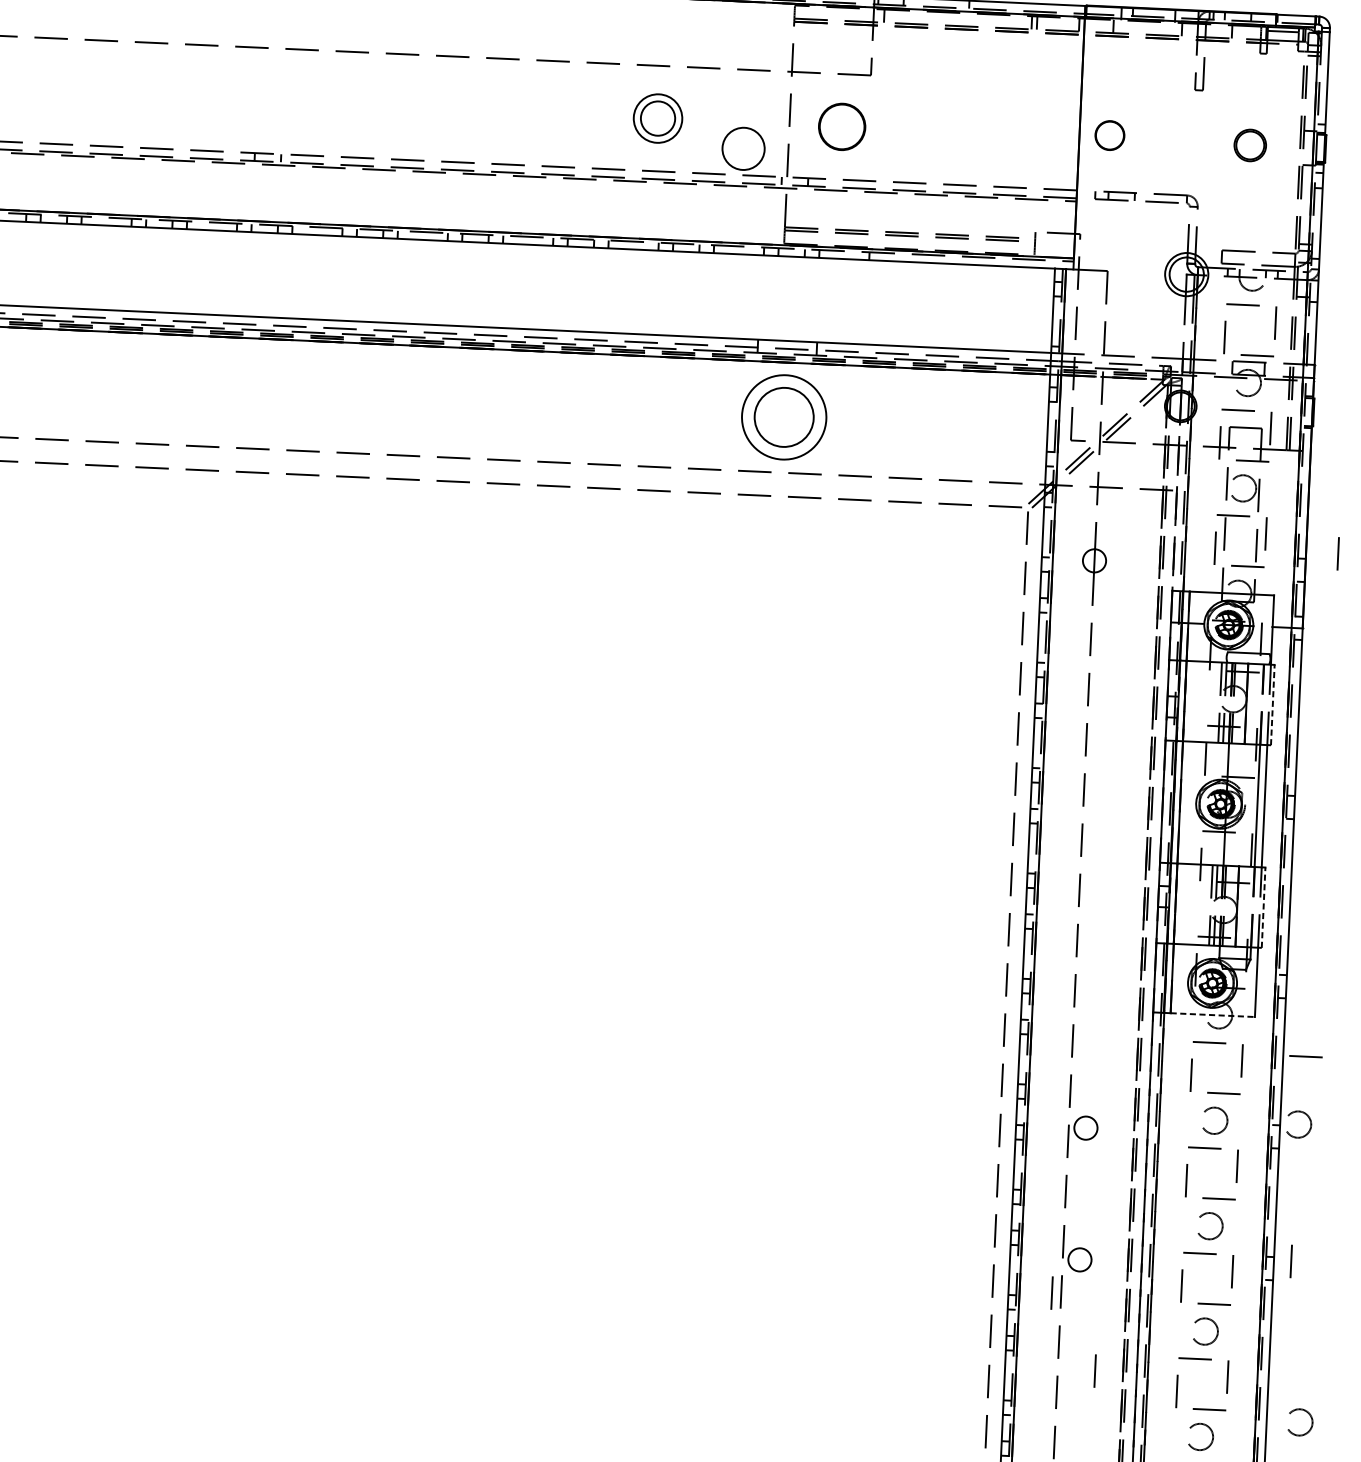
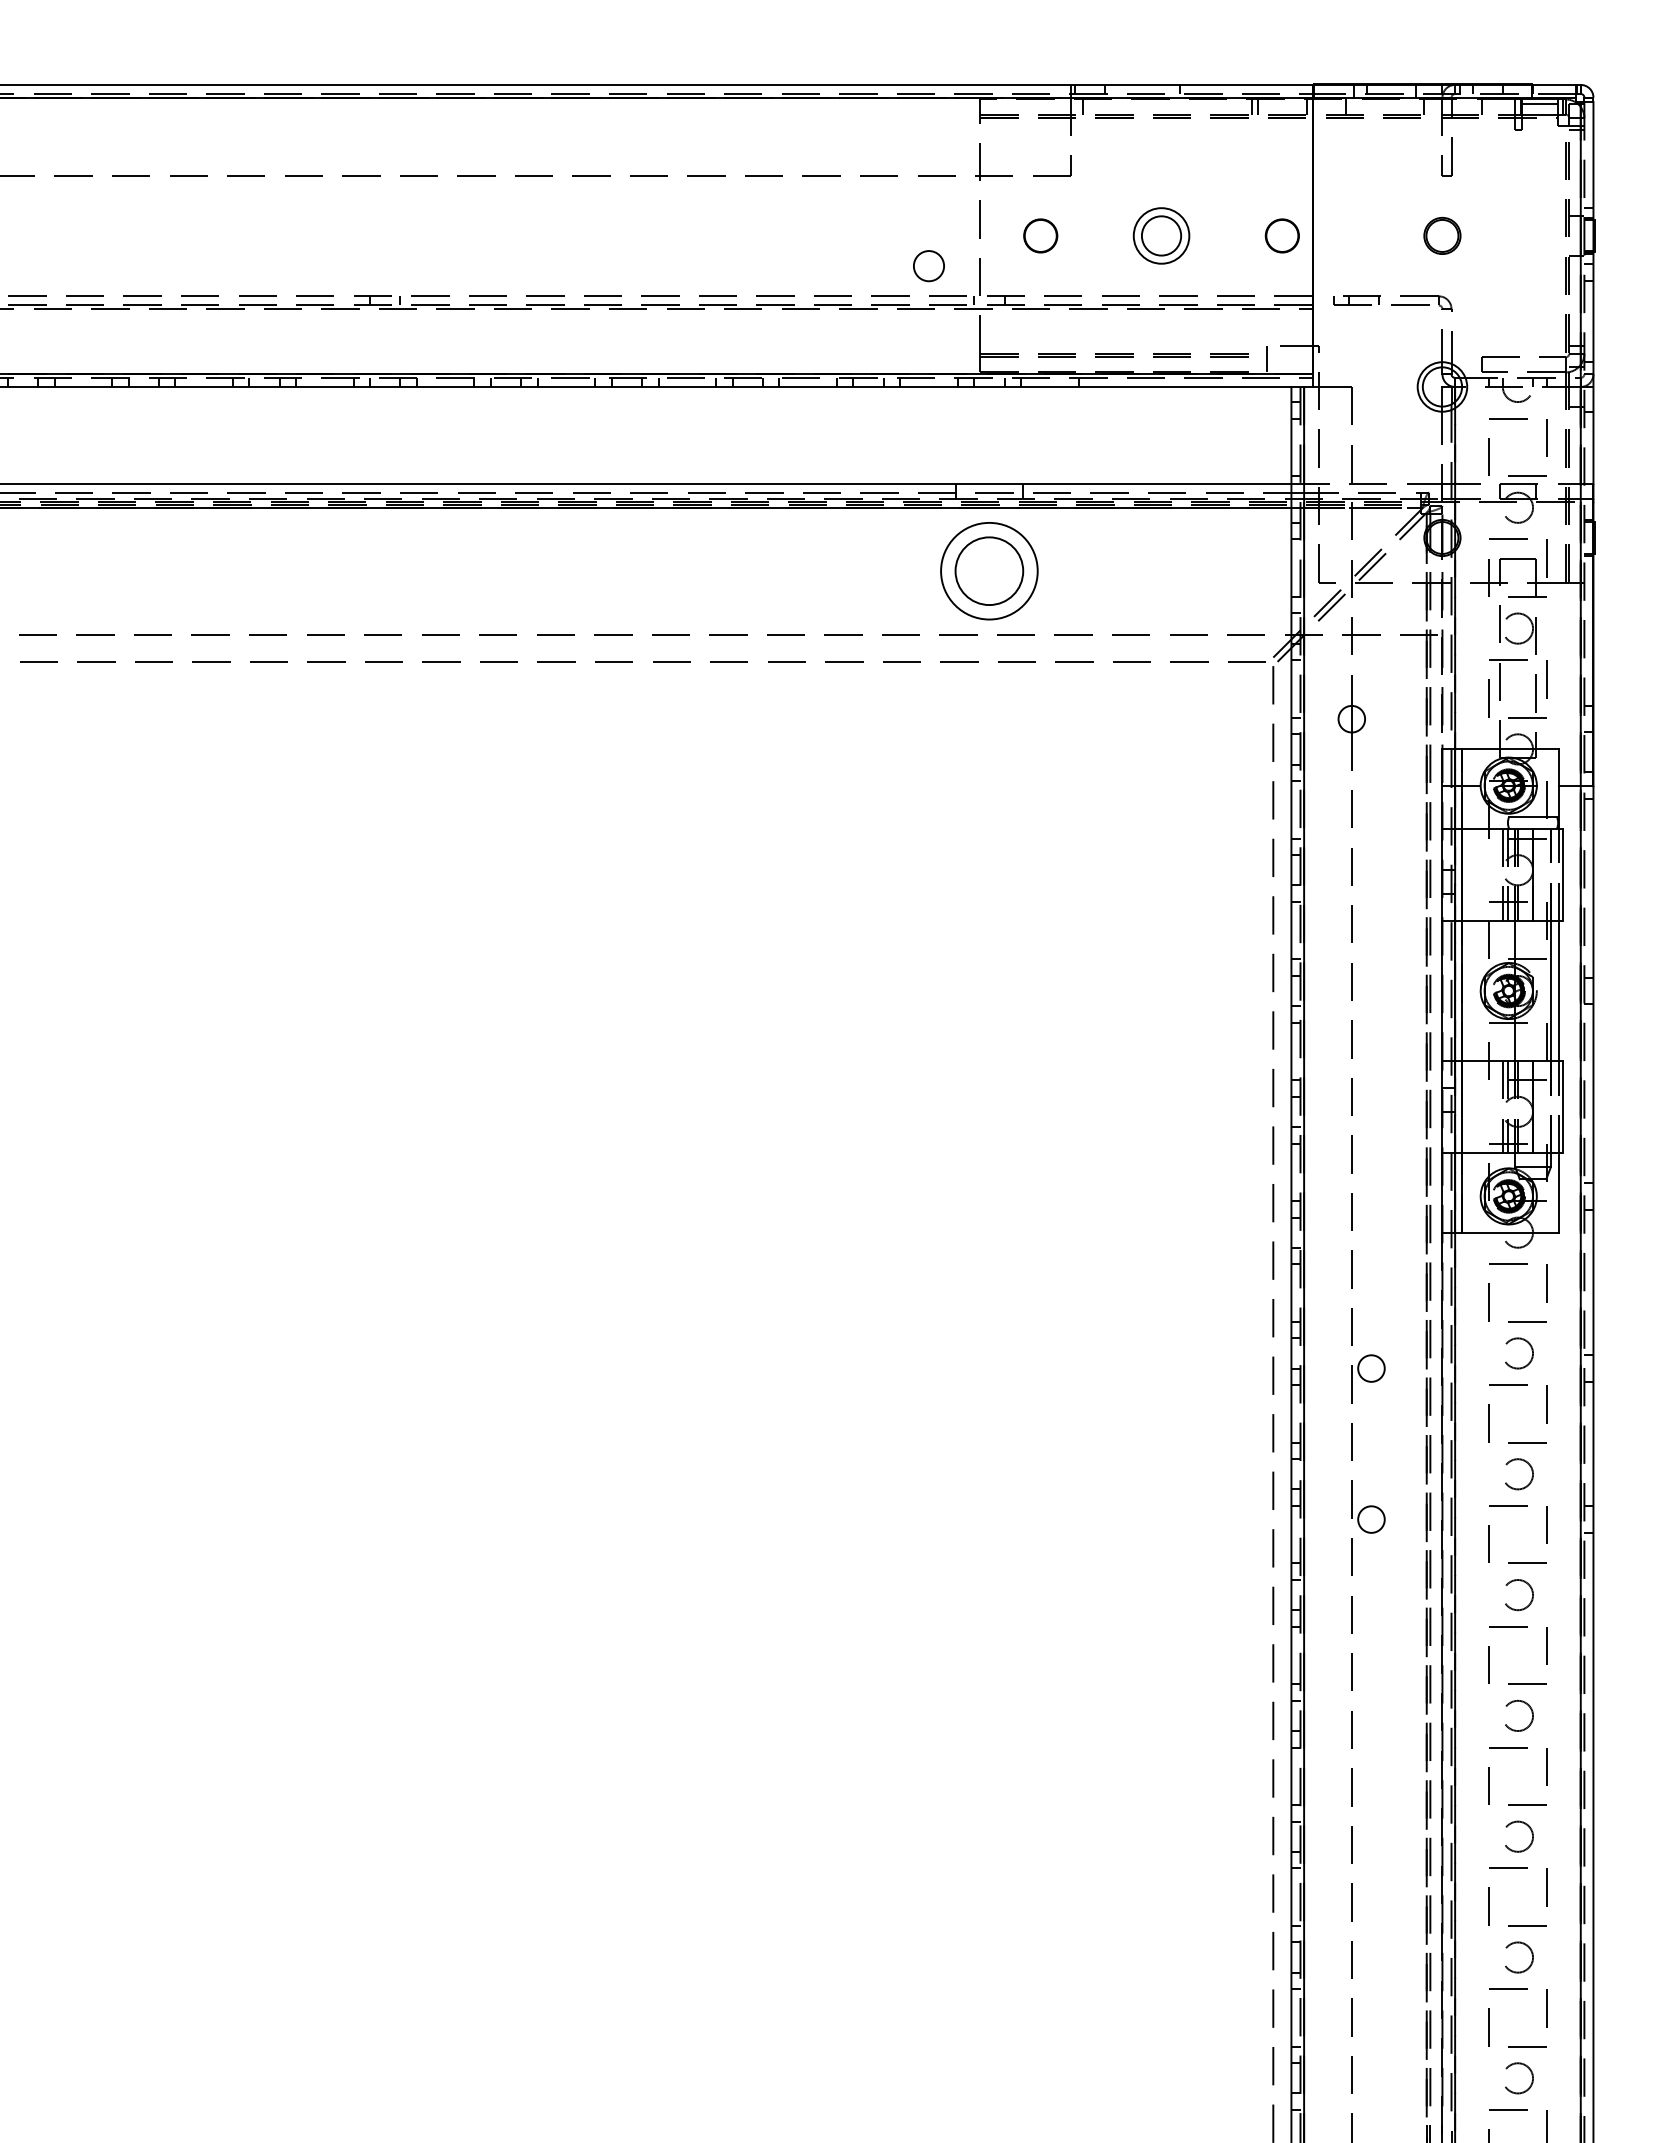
part: (658, 118) -> (1161, 235), moved
circle: (842, 126) -> (1040, 235), size x0.62
circle: (1109, 135) -> (1281, 235), moved
part: (1250, 145) -> (1442, 235), moved
circle: (743, 149) -> (928, 266), size x0.62
line: (1337, 553) -> (1629, 698), removed
line: (1273, 704) -> (1563, 874), dashed -> solid
line: (1263, 907) -> (1563, 1106), dashed -> solid
line: (1213, 1014) -> (1511, 1232), dashed -> solid
line: (1306, 1055) -> (1619, 1274), removed
circle: (1299, 1124) -> (1615, 1353), removed
line: (1290, 1261) -> (1612, 1510), removed
line: (1051, 1292) -> (1340, 1558), removed
line: (1095, 1370) -> (1394, 1645), removed
circle: (1300, 1422) -> (1632, 1694), removed

